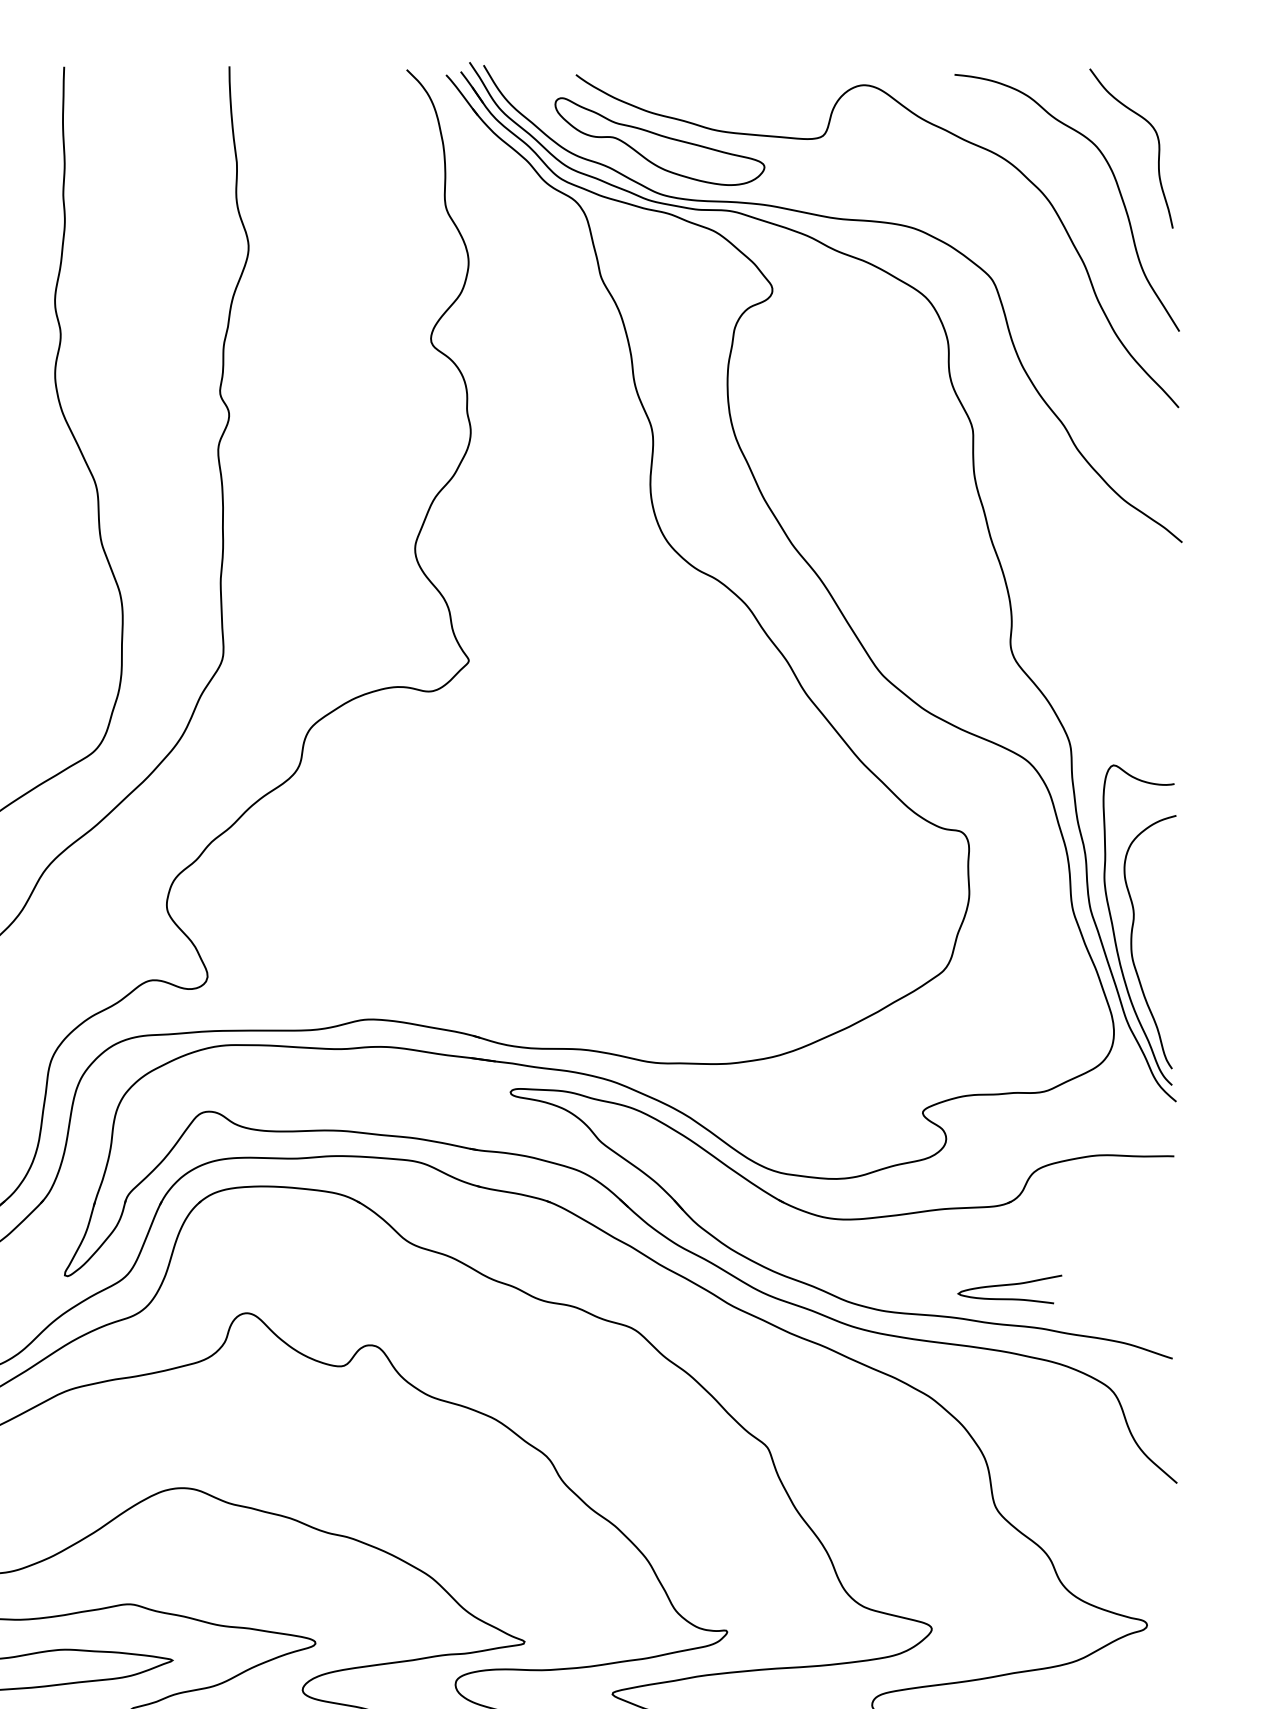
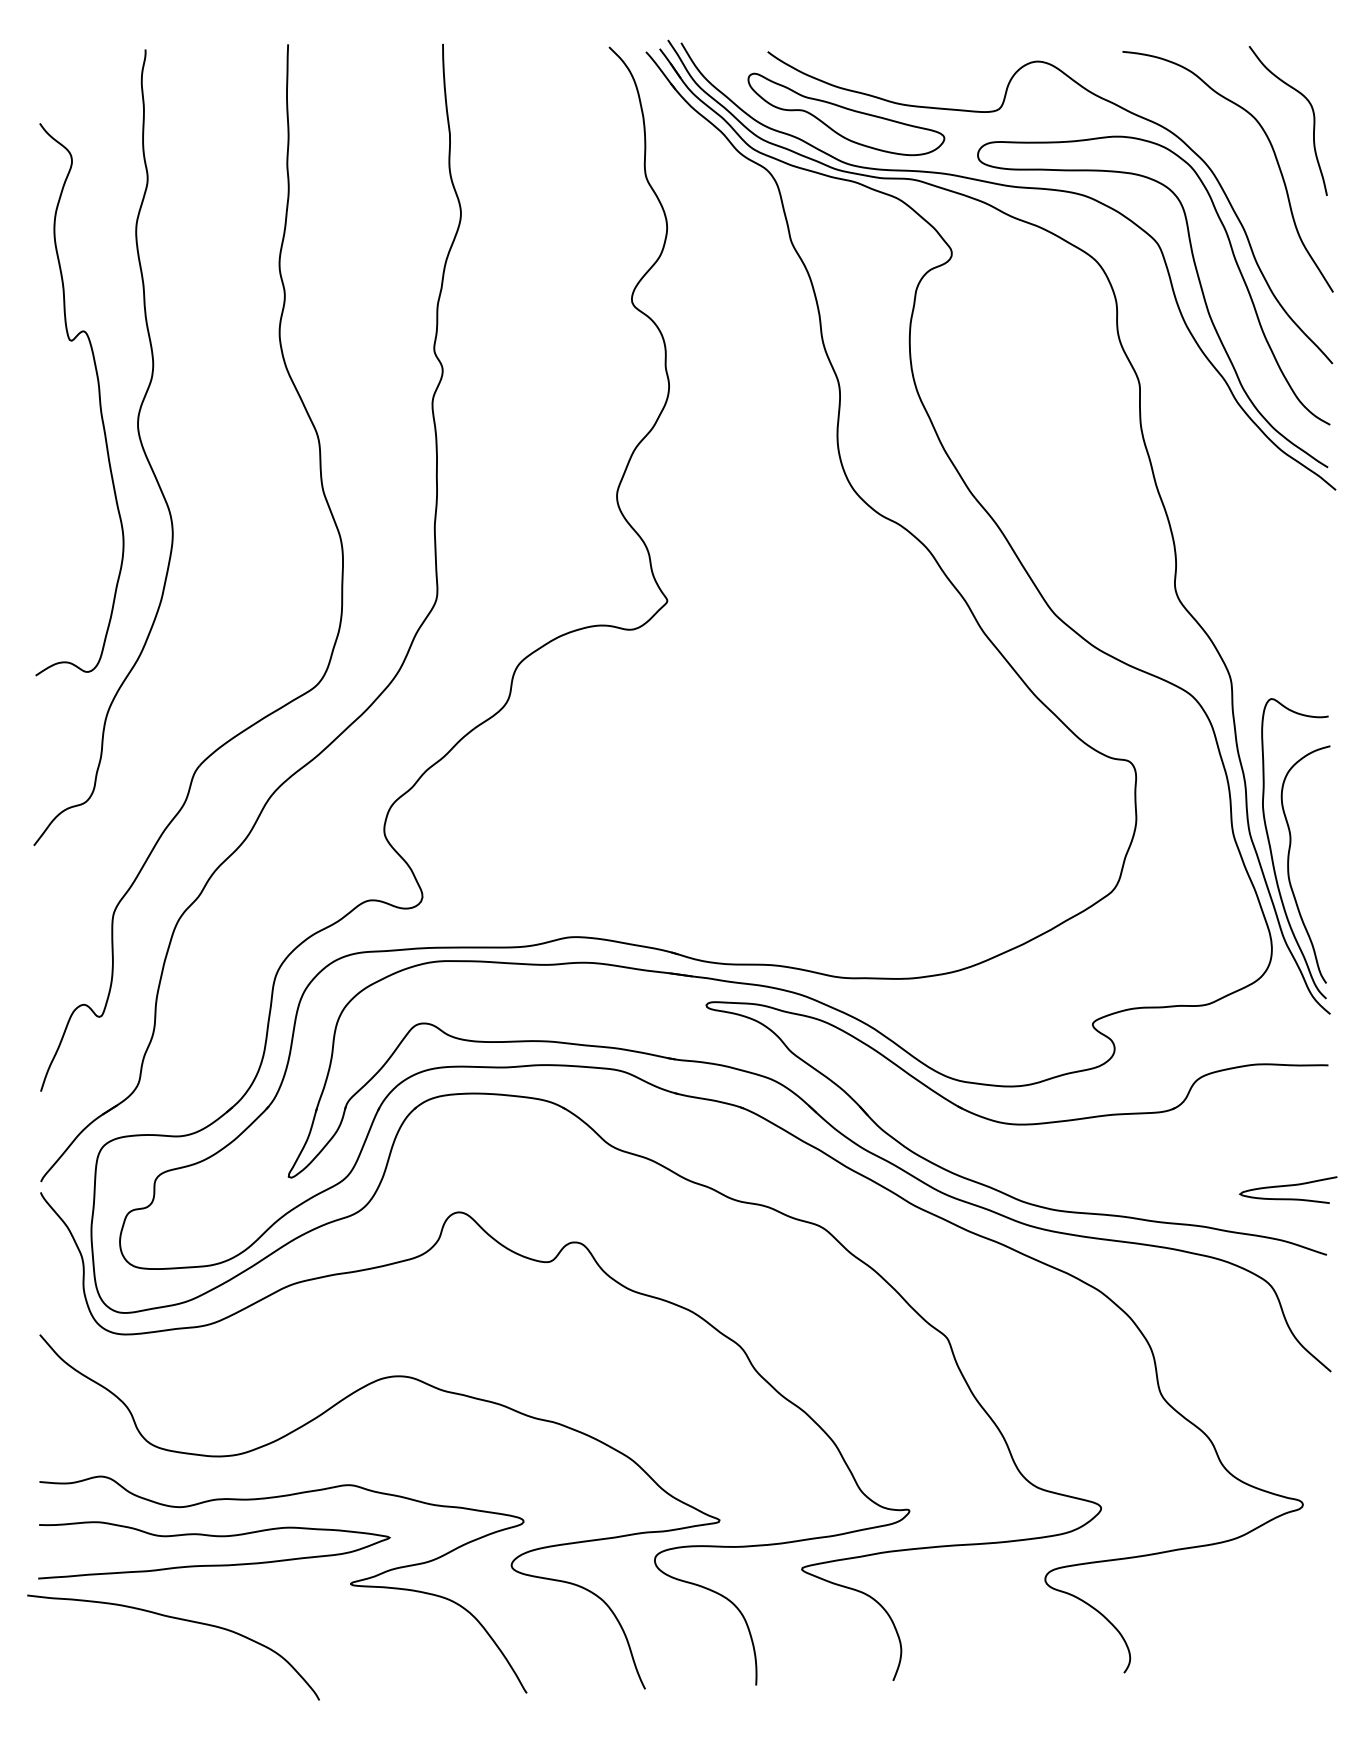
curve: (1036, 324) -> (1199, 285), added
curve: (1008, 1285) -> (1287, 1186), moved

